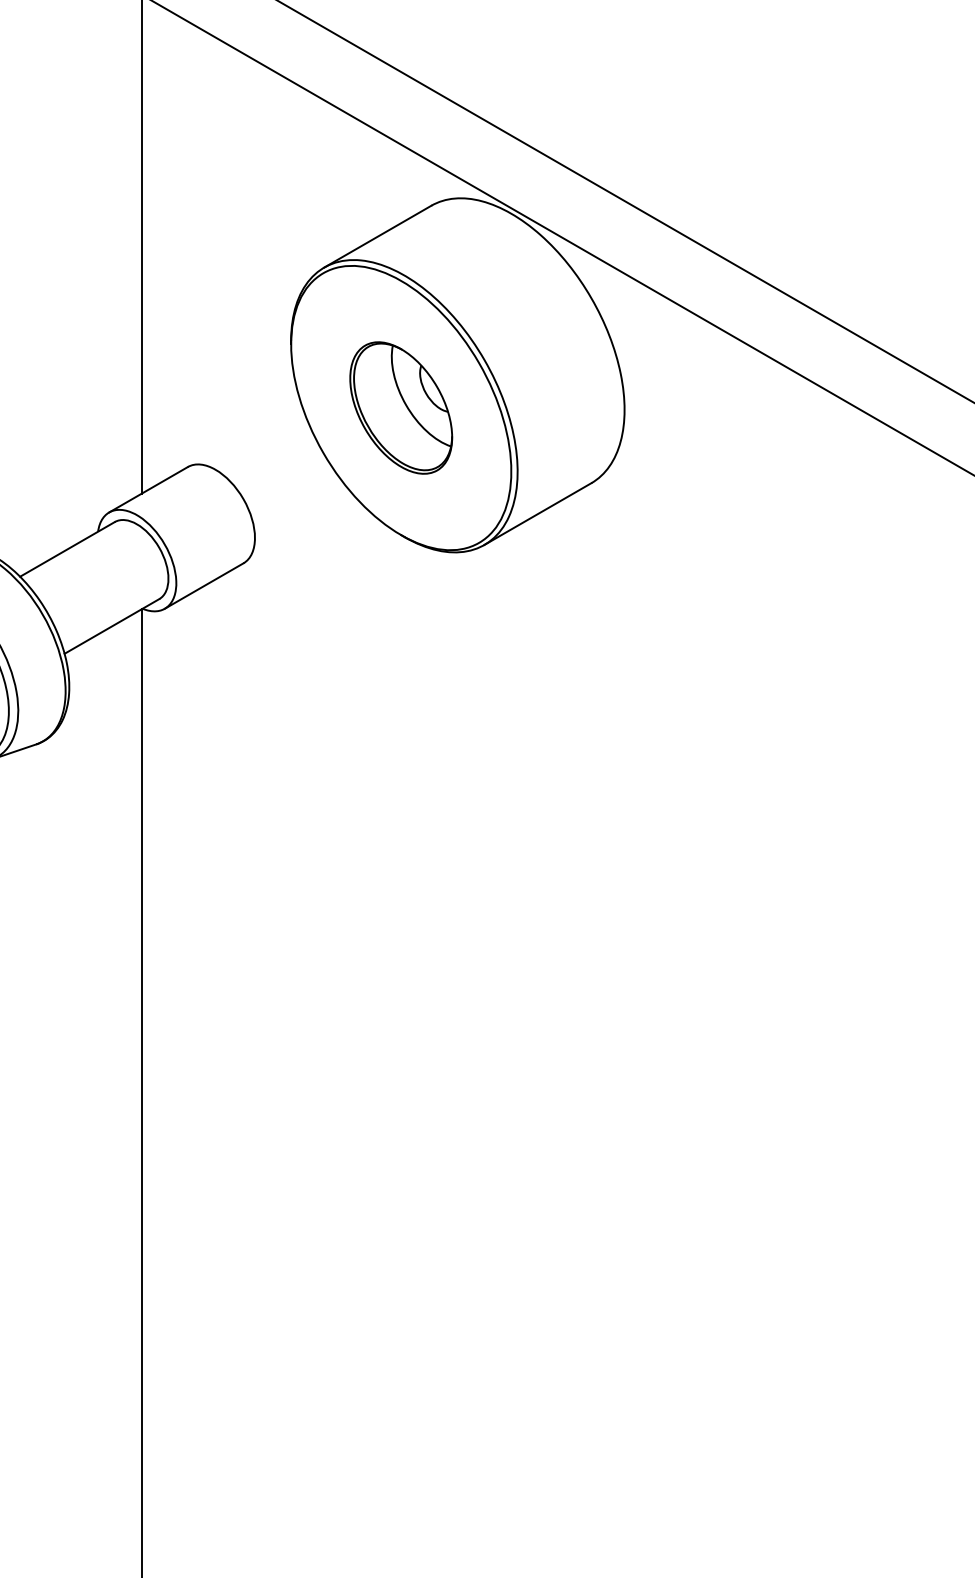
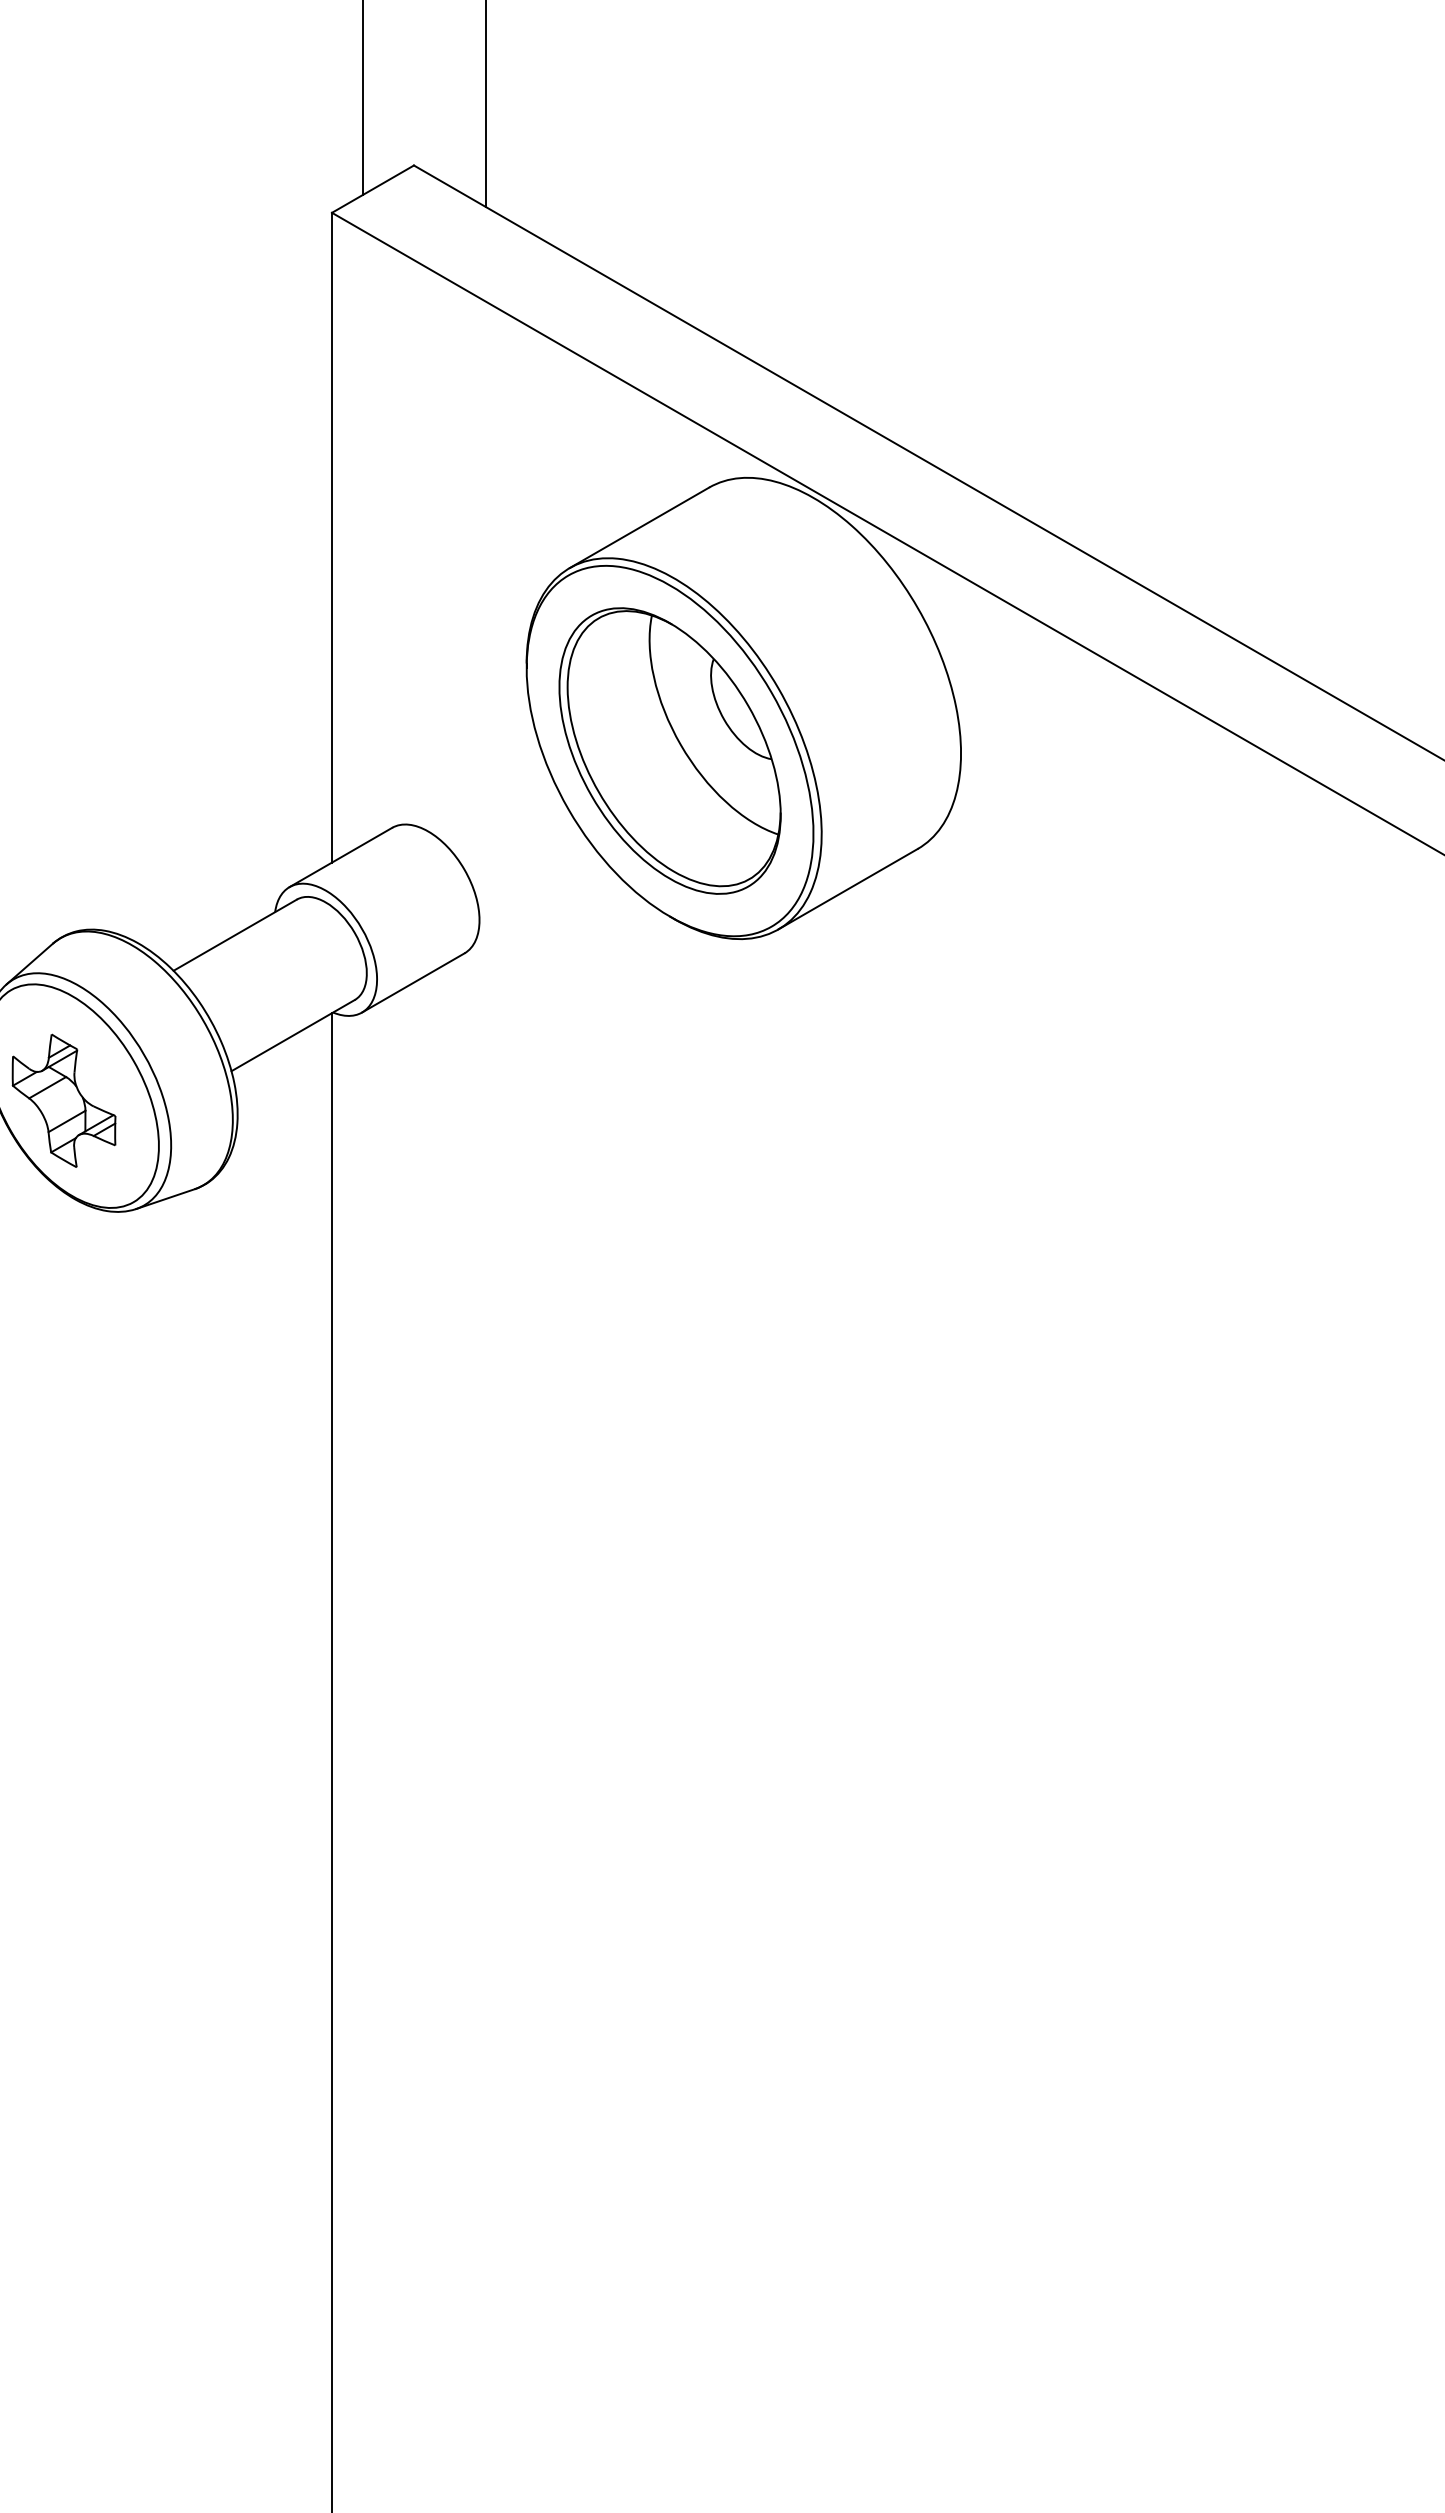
part: (400, 407) -> (669, 750), size x1.67

